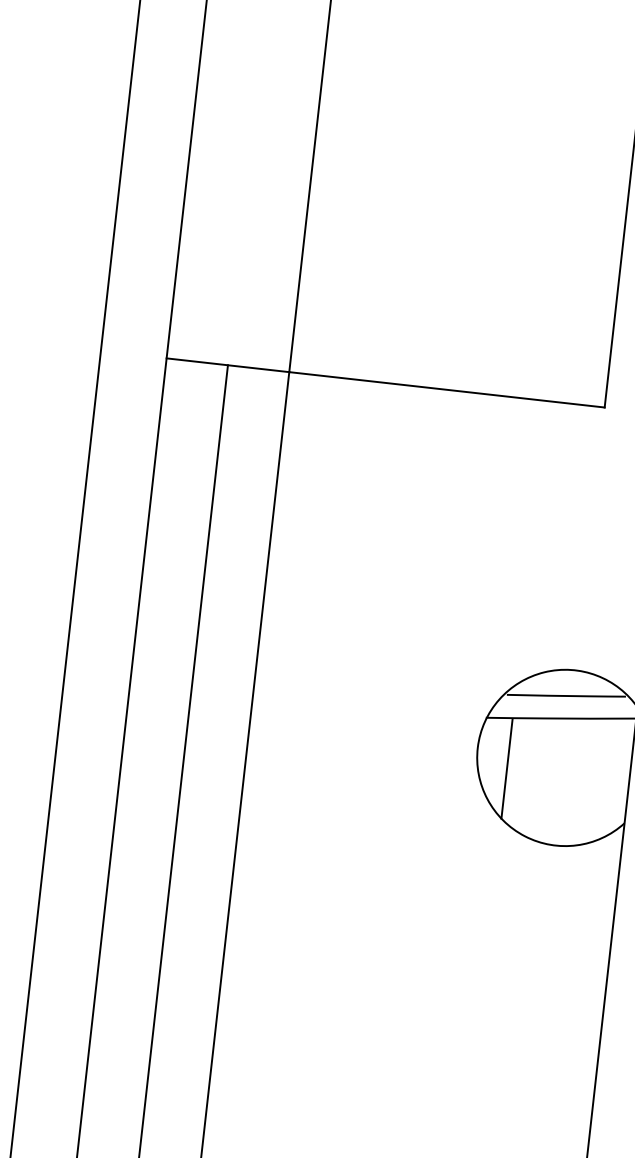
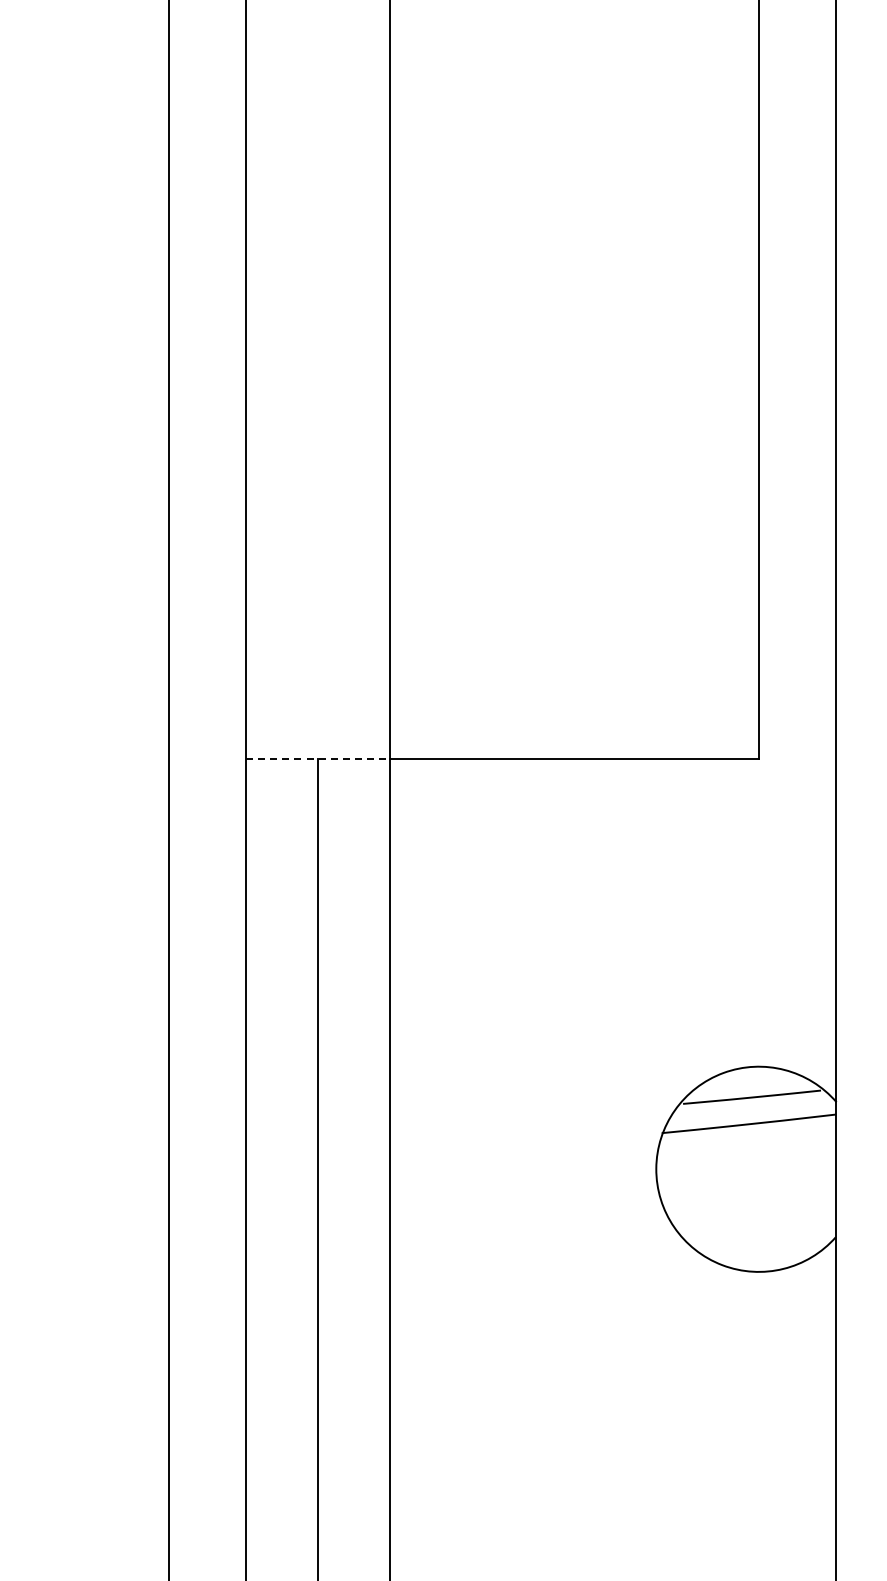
line: (227, 364) -> (317, 758), solid -> dashed
line: (506, 768) -> (692, 1189), removed

